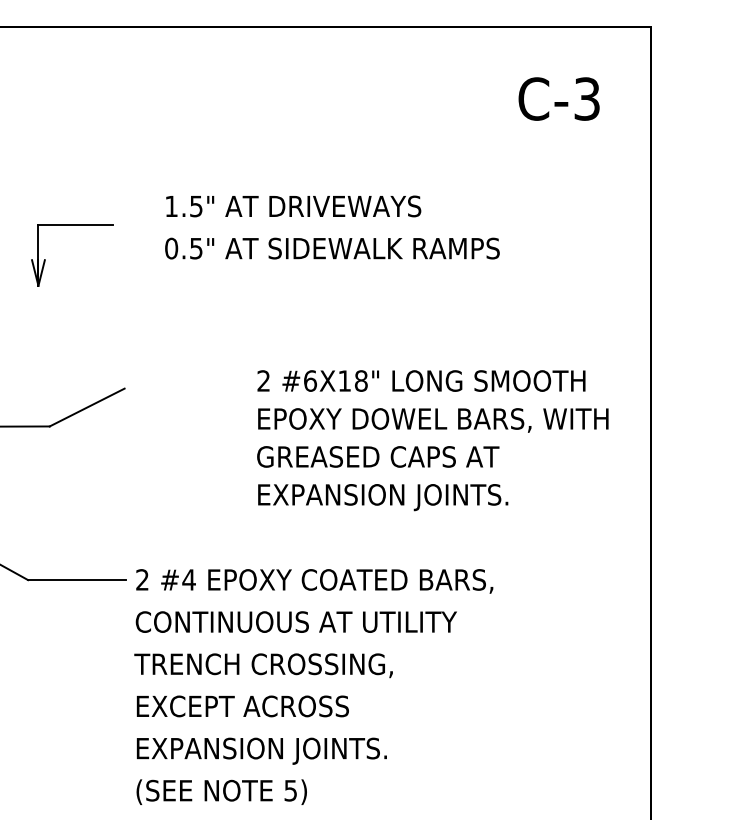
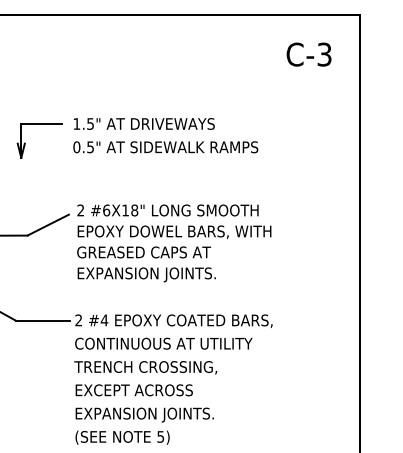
text: (331, 227) -> (165, 135), moved
text: (433, 440) -> (174, 243), moved

